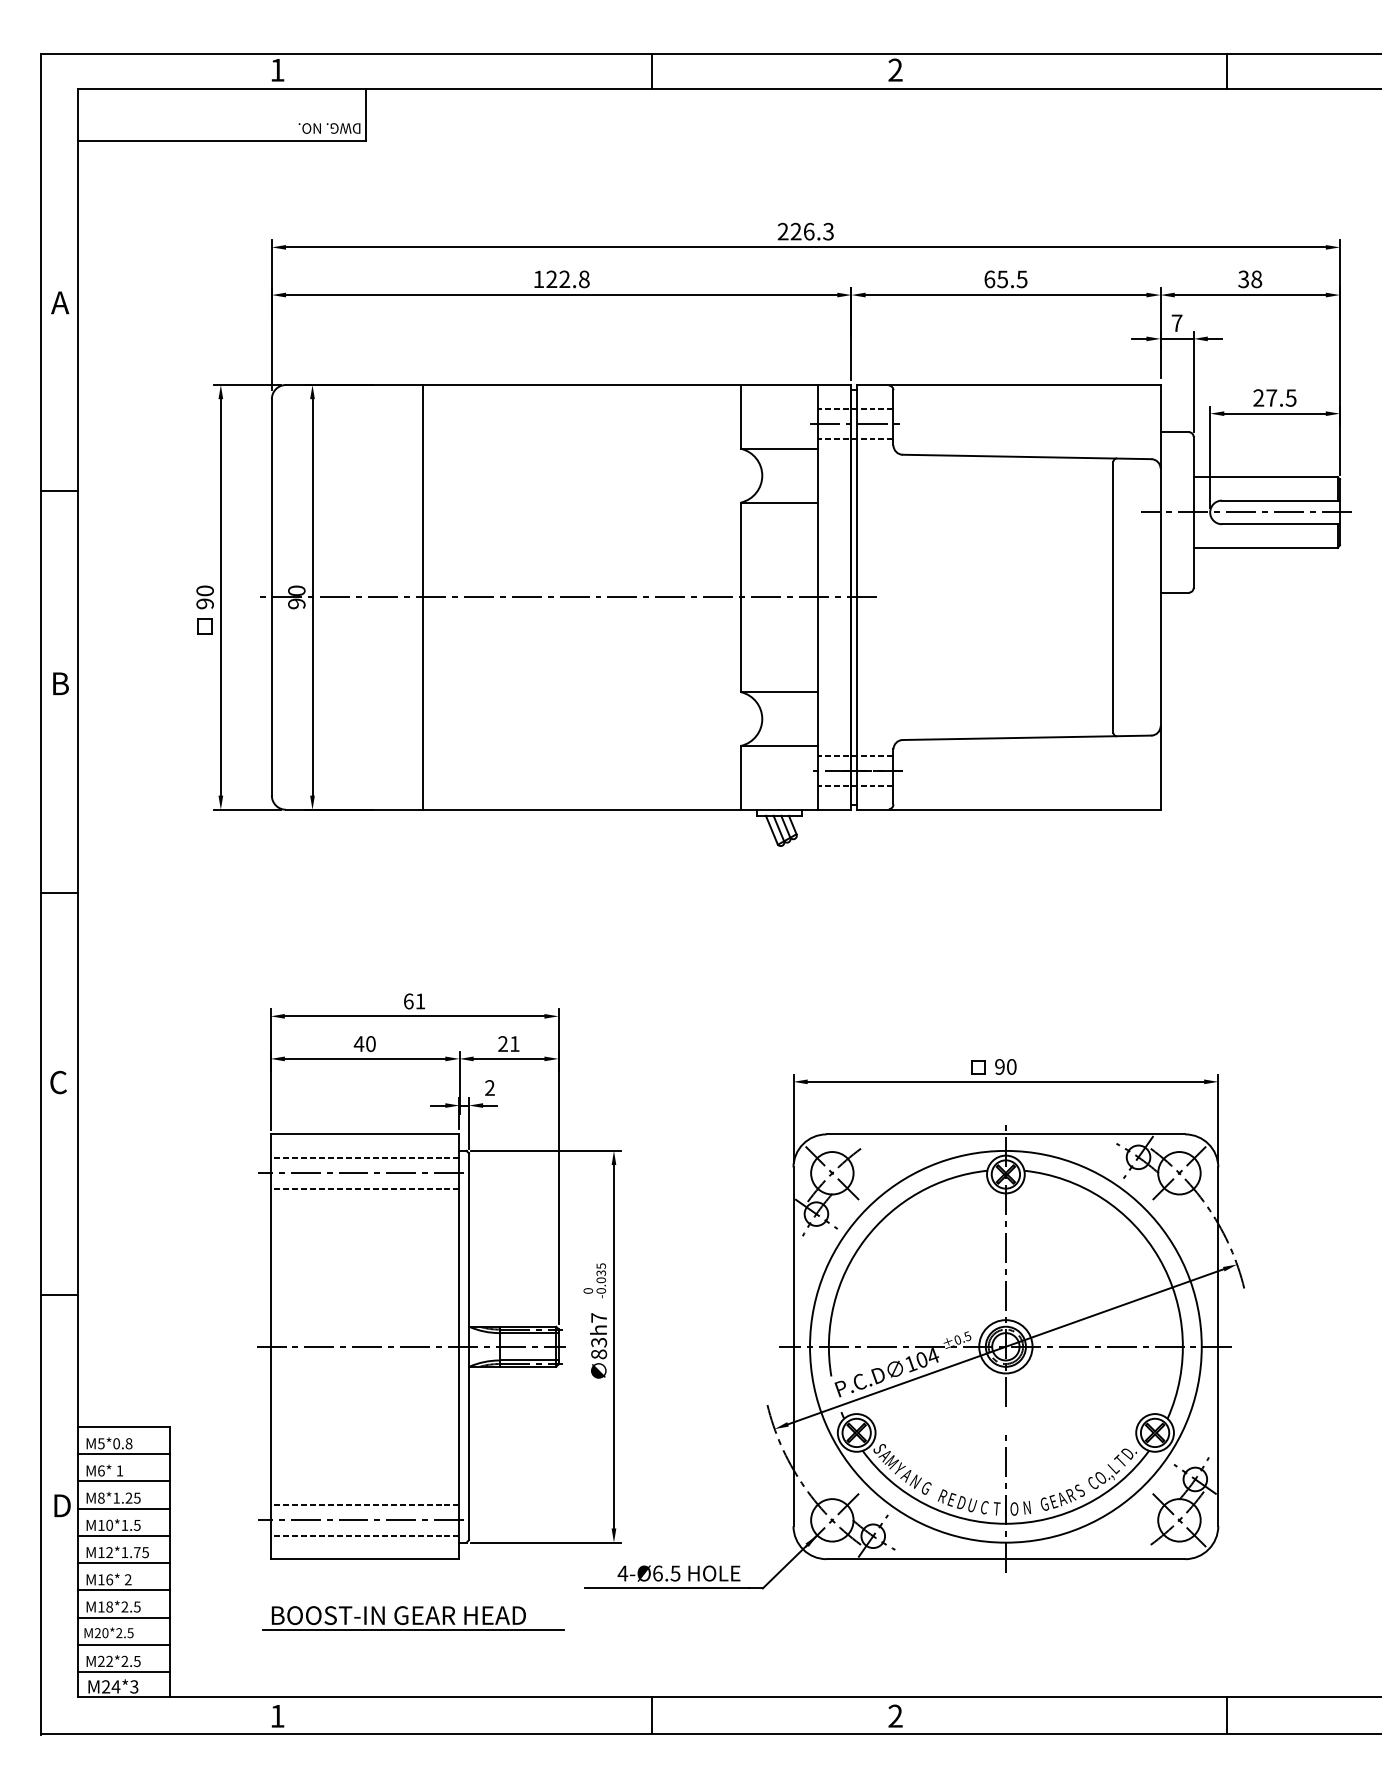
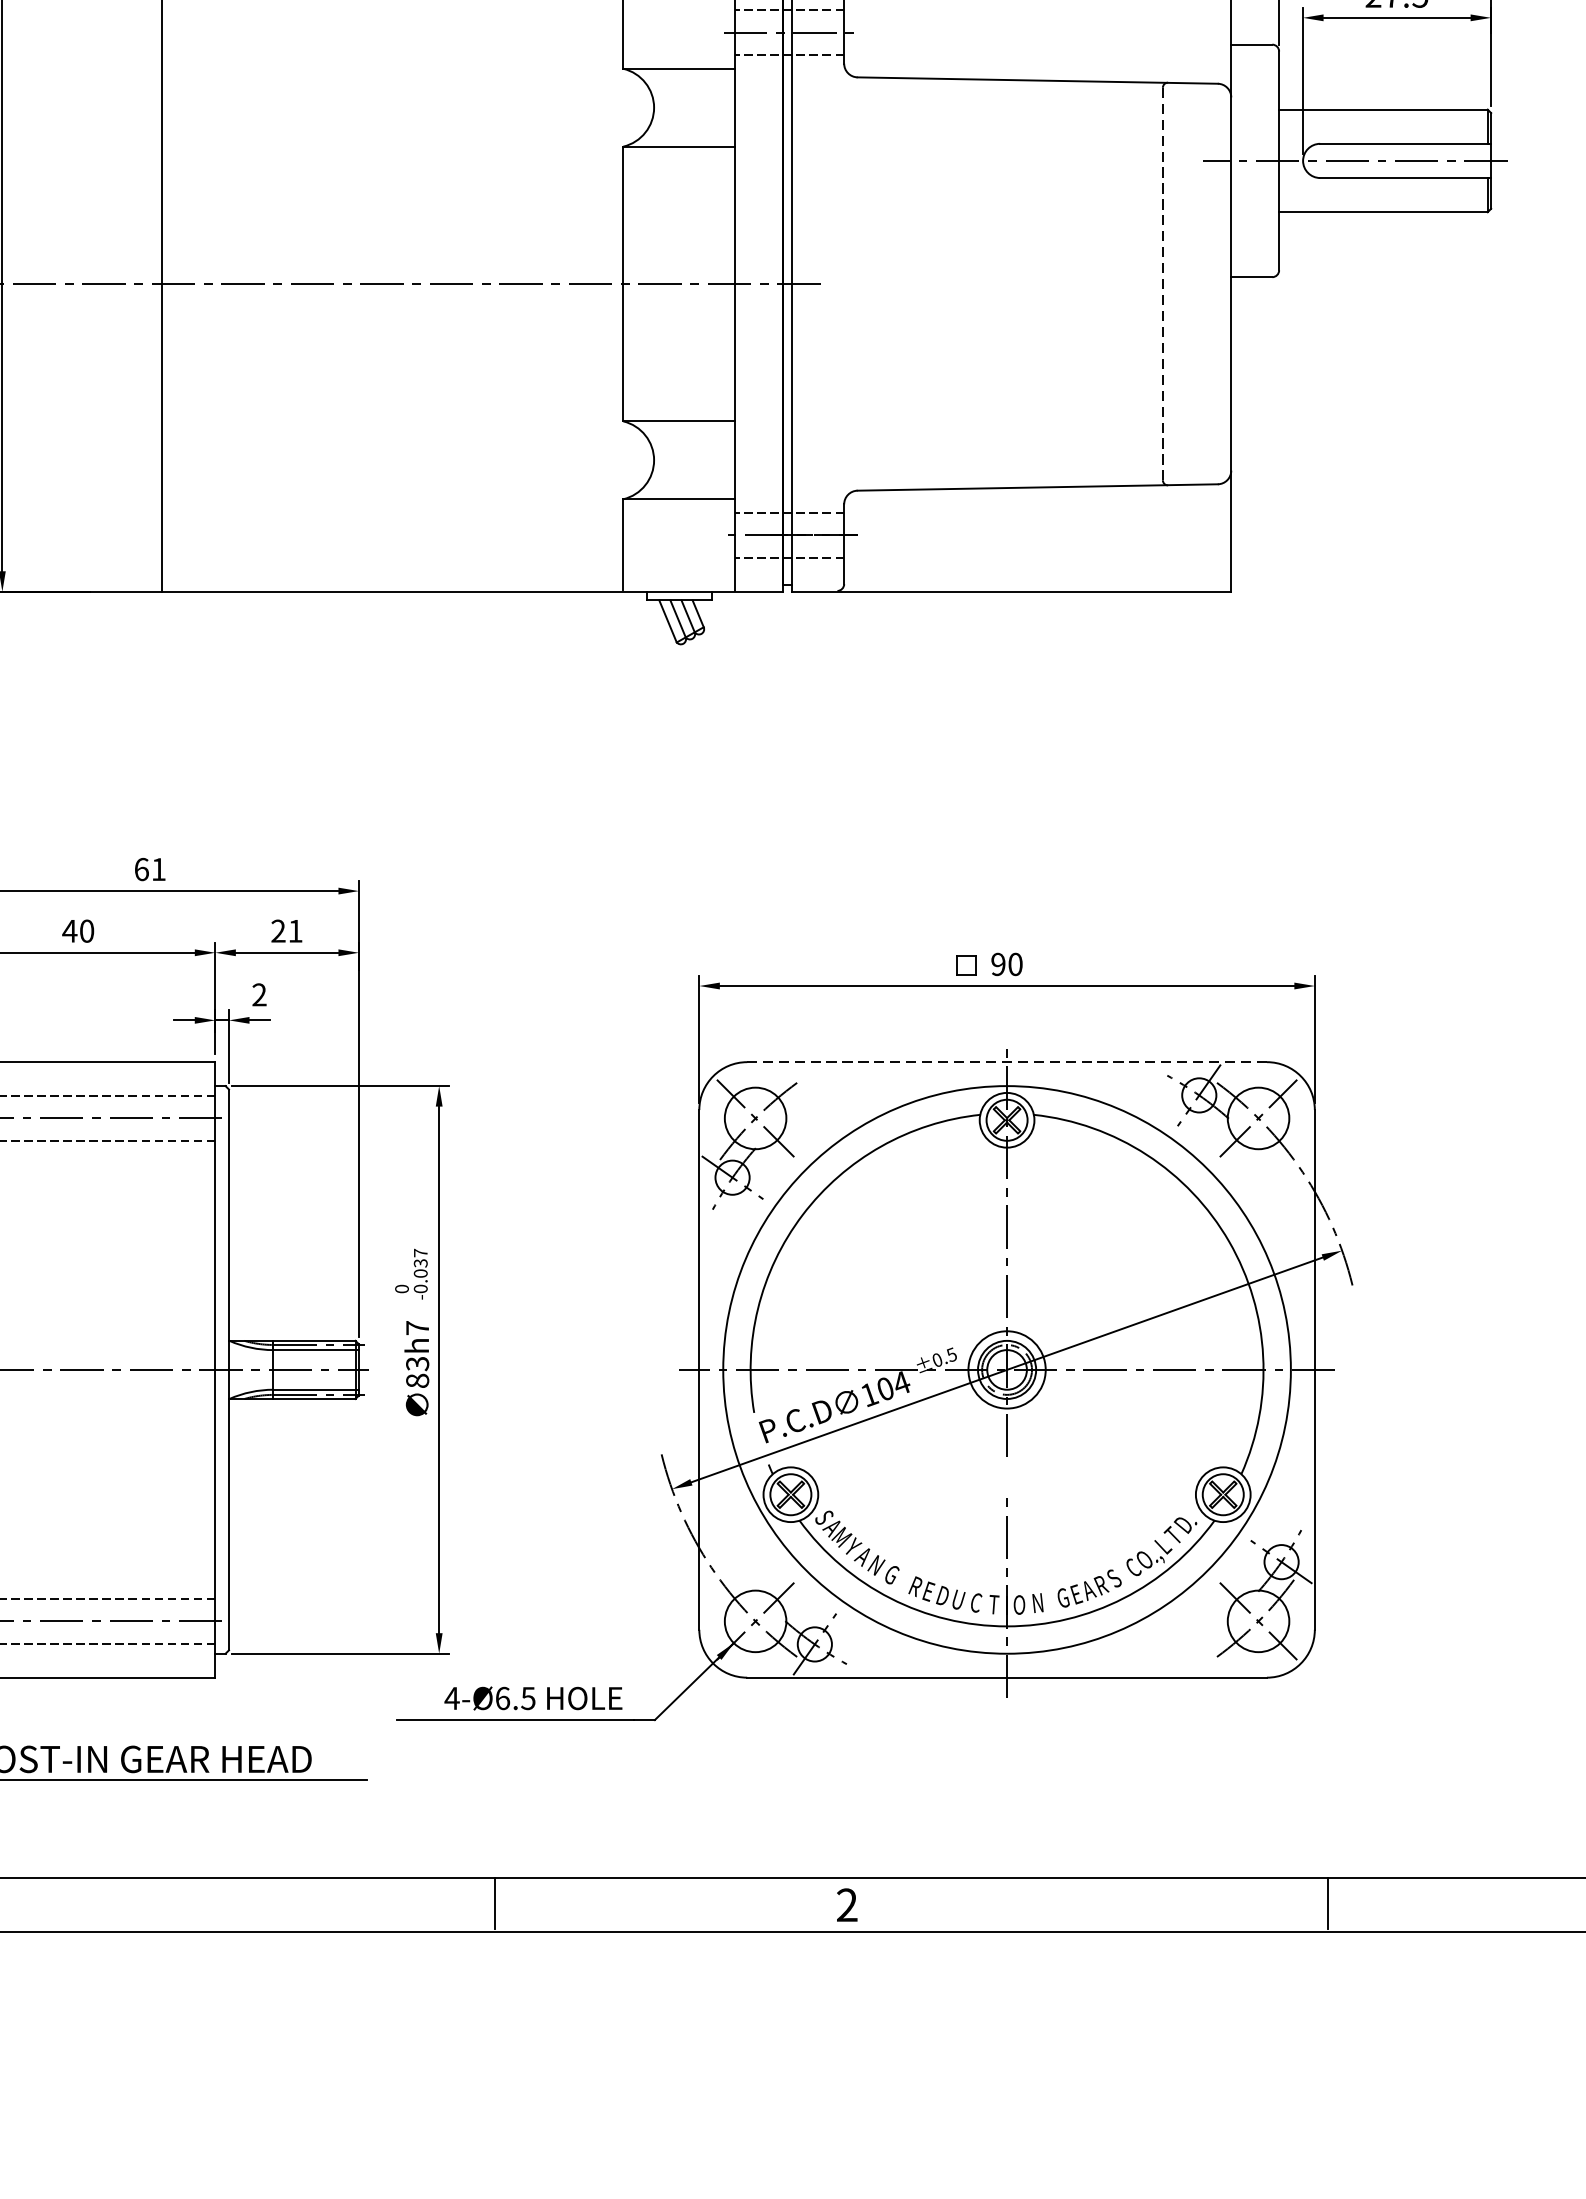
line: (1113, 597) -> (1163, 284), solid -> dashed
line: (1005, 1134) -> (1006, 1062), solid -> dashed
text: (601, 1266) -> (421, 1253), -0.035 -> -0.037

